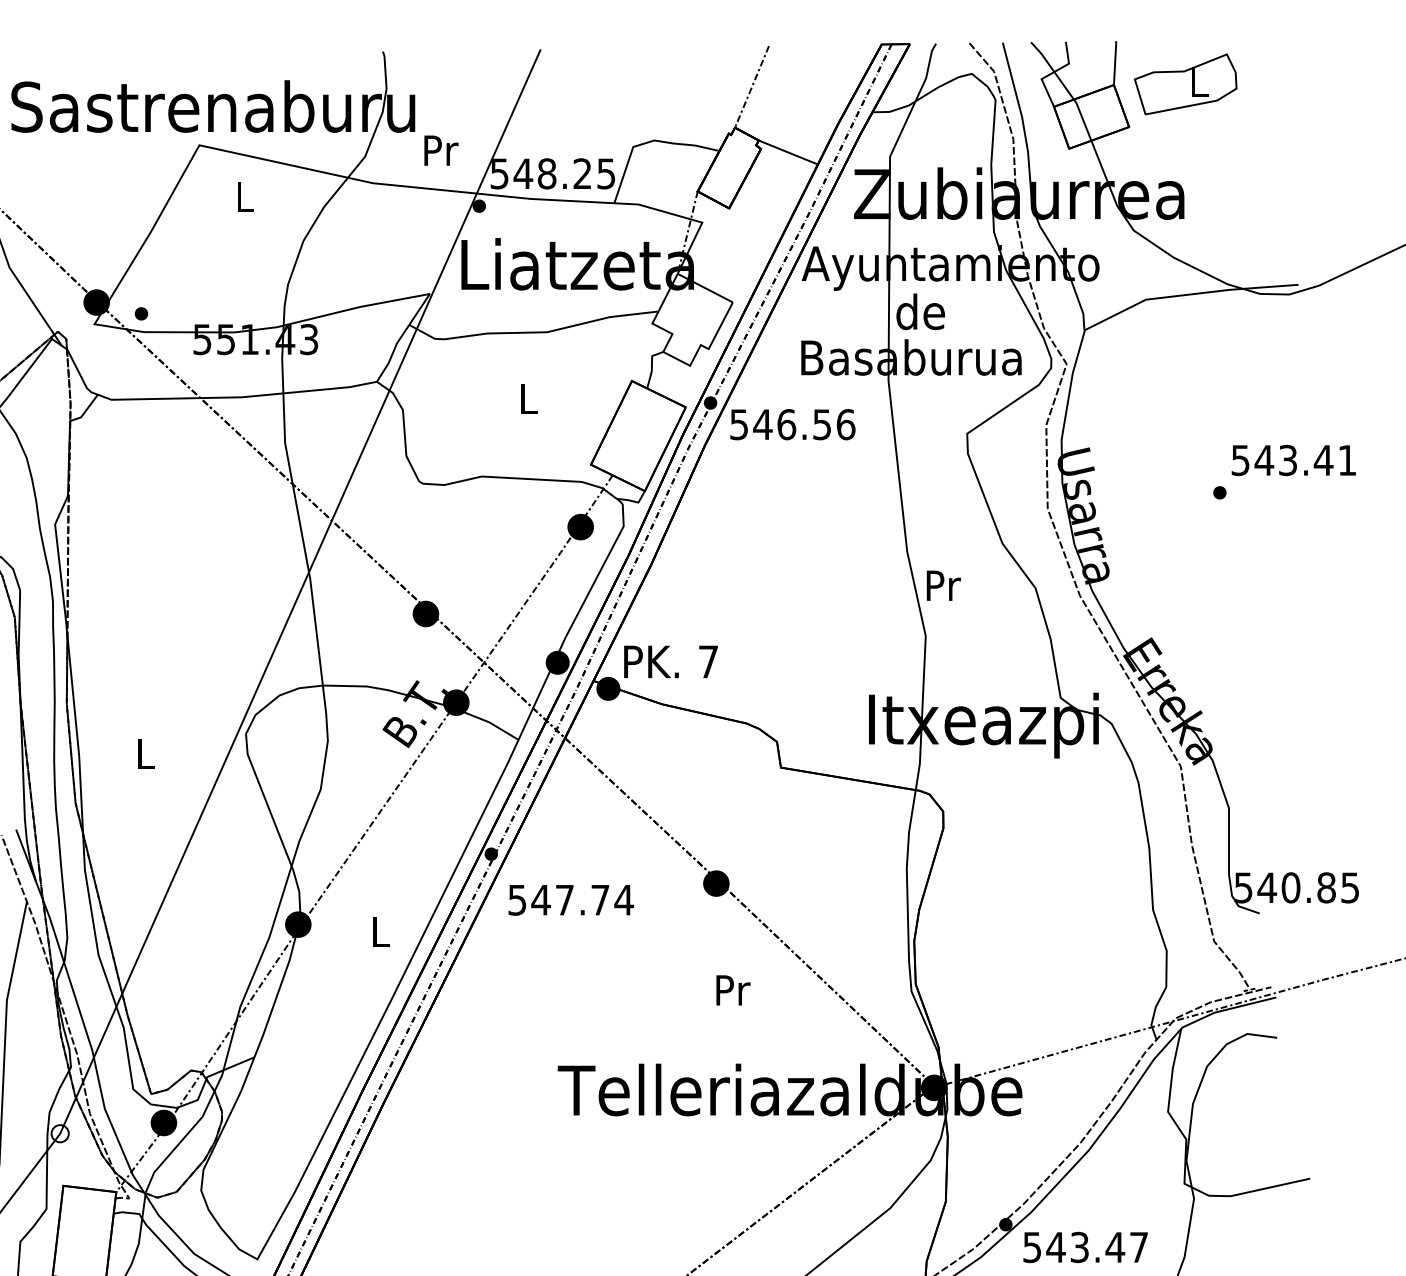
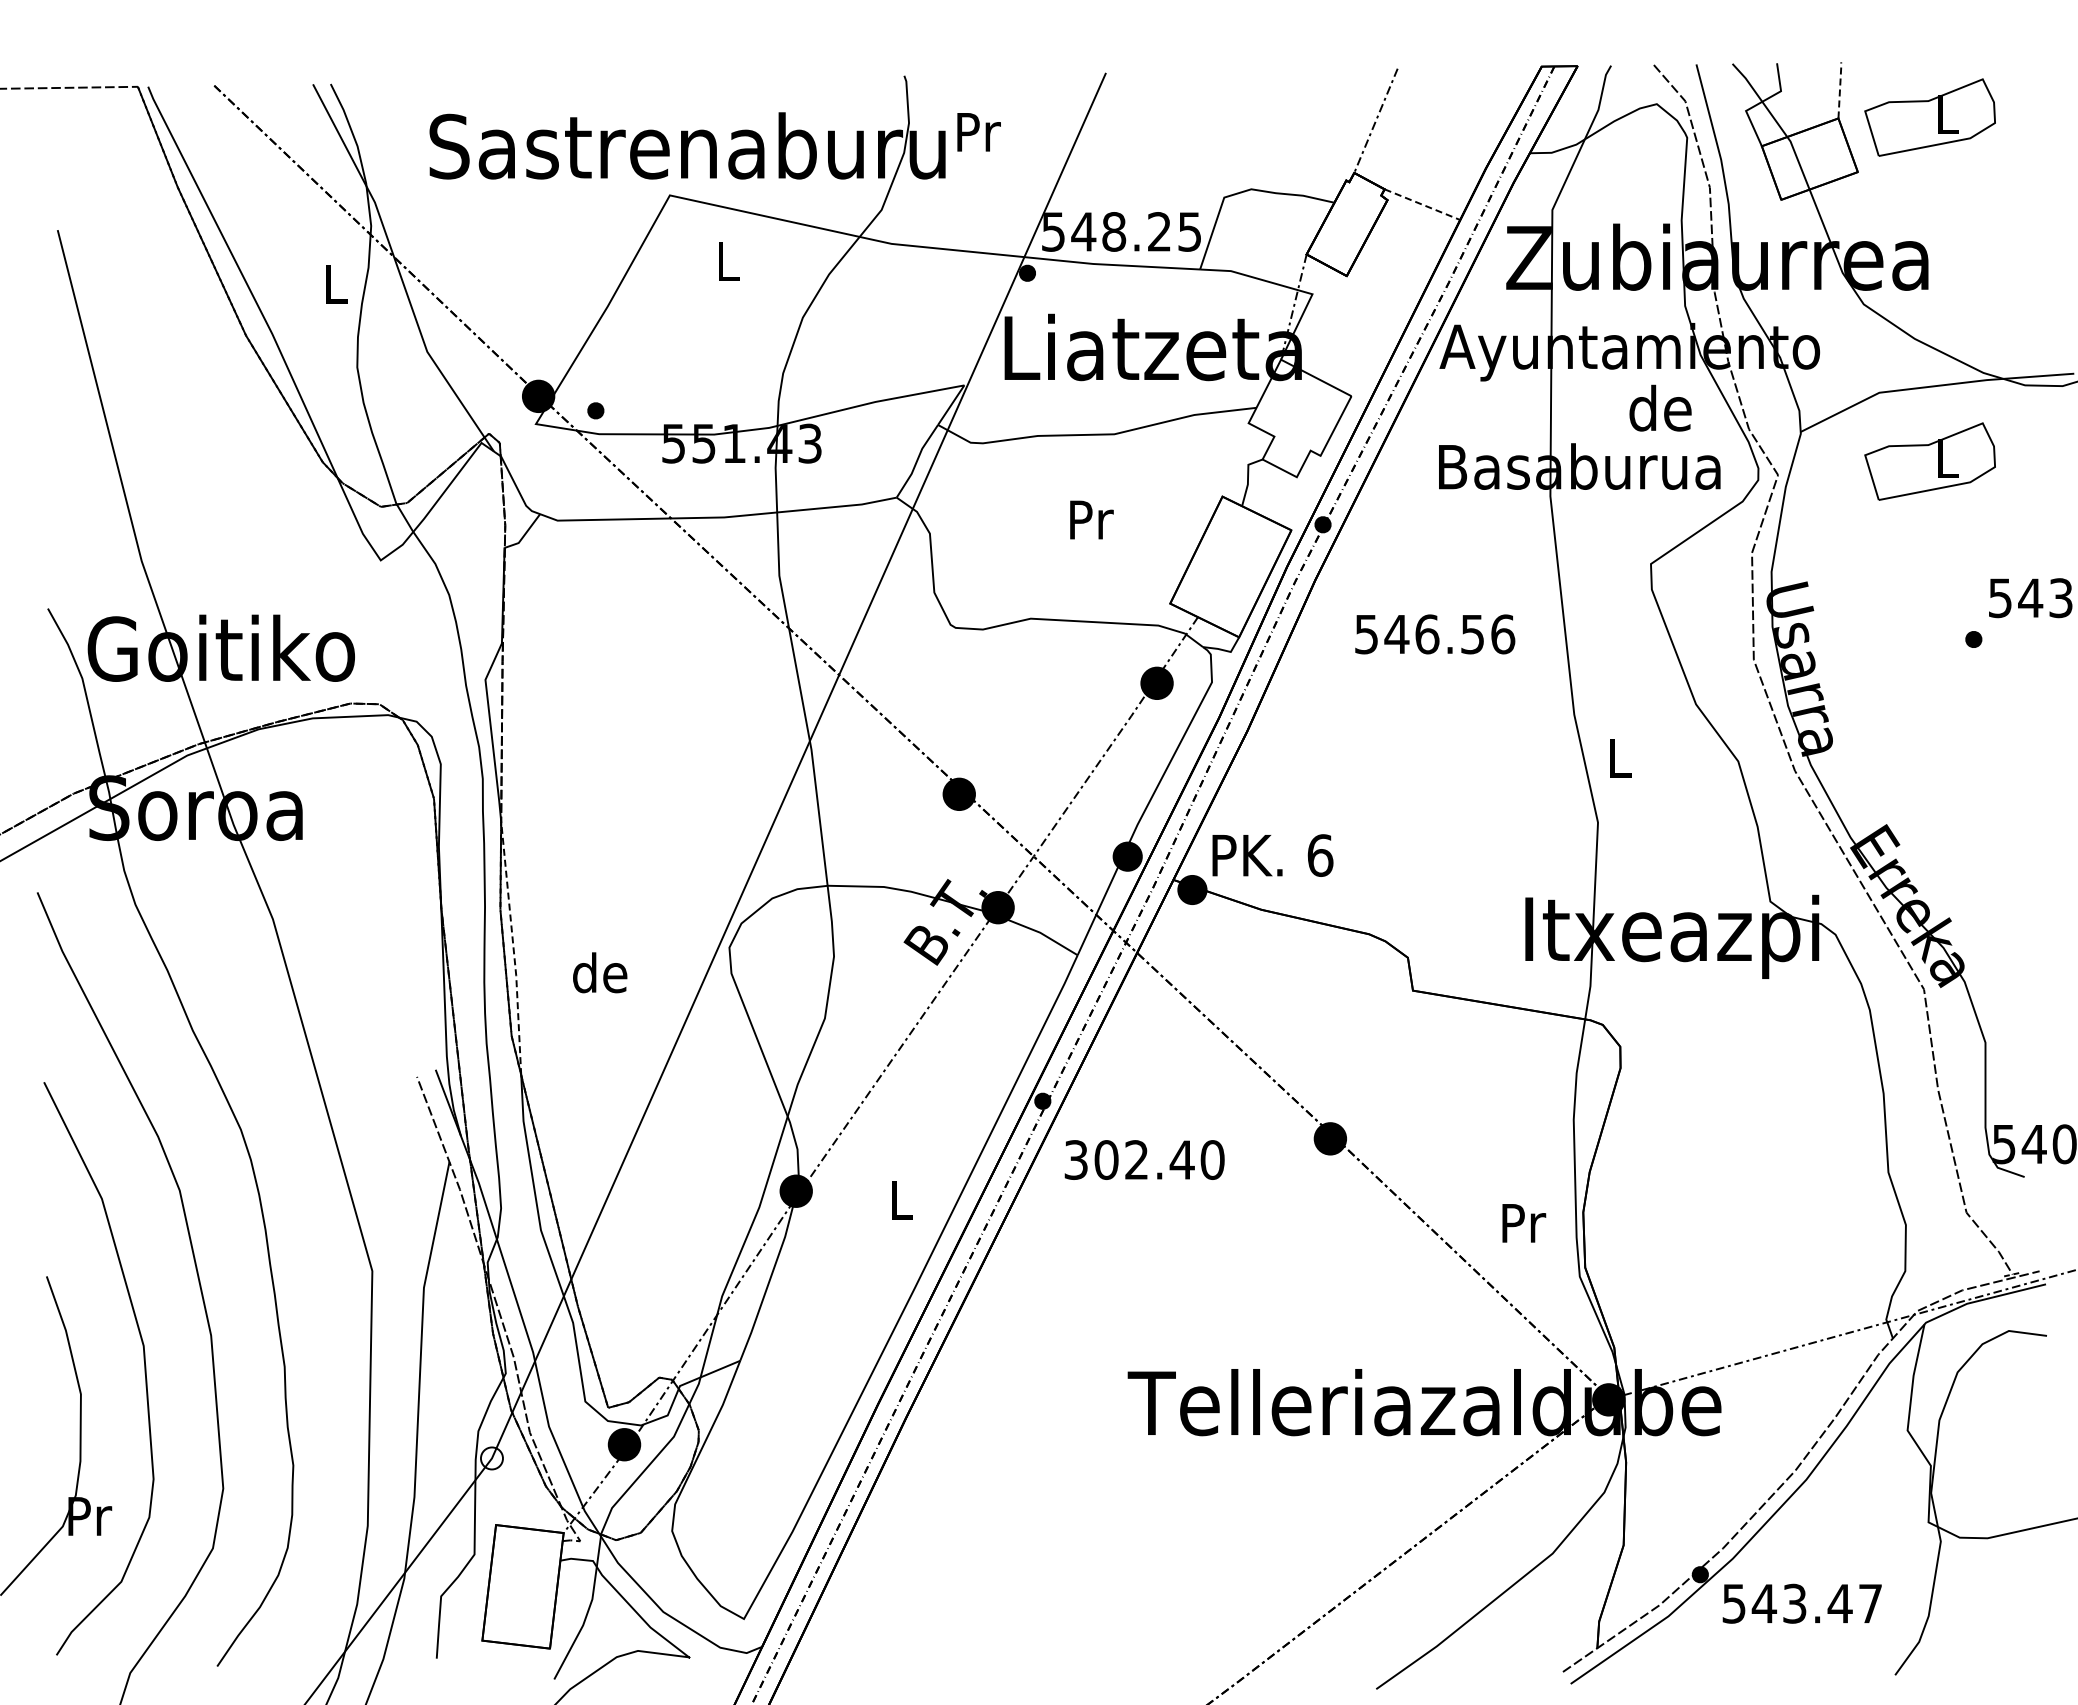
line: (1115, 62) -> (1840, 89), solid -> dashed
text: (440, 150) -> (978, 132), moved
line: (788, 152) -> (1422, 204), solid -> dashed
text: (920, 311) -> (1660, 407), moved
part: (1185, 353) -> (1929, 461), added
text: (529, 398) -> (1091, 519), L -> Pr
text: (793, 424) -> (1435, 634), moved
text: (943, 585) -> (1620, 758), Pr -> L
text: (708, 661) -> (1320, 855), 7 -> 6
line: (77, 734) -> (513, 948), solid -> dashed
text: (145, 753) -> (600, 972), L -> de
text: (571, 899) -> (1145, 1159), 547.74 -> 302.40
text: (733, 990) -> (1524, 1223), moved

